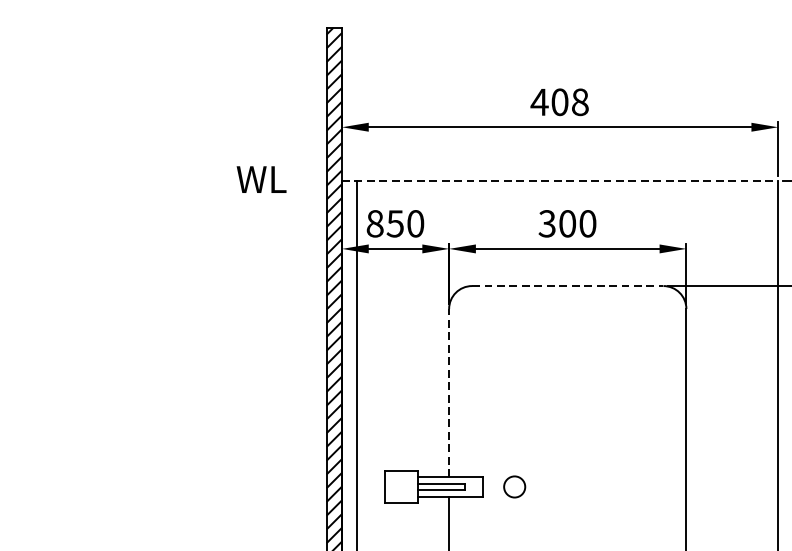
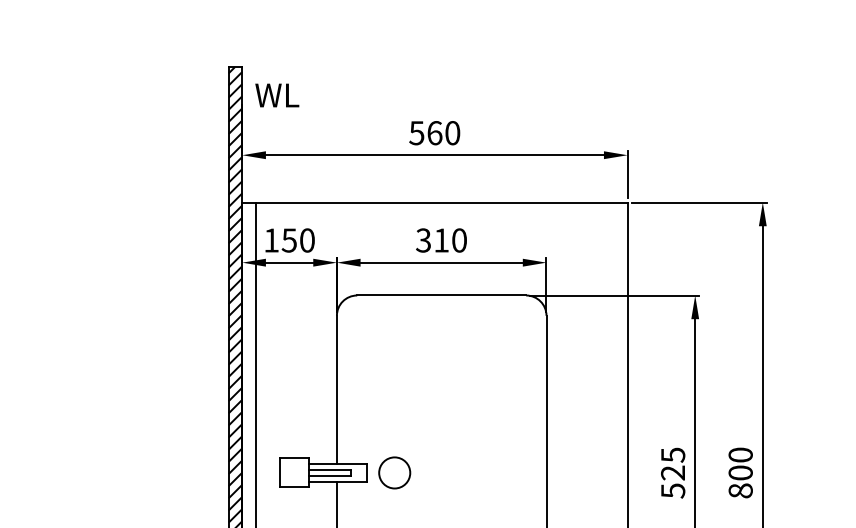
text: (559, 102) -> (434, 133), 408 -> 560
text: (261, 179) -> (277, 95), moved
line: (559, 180) -> (434, 202), dashed -> solid
text: (375, 223) -> (271, 240), 850 -> 150
text: (567, 223) -> (441, 240), 300 -> 310
line: (567, 286) -> (441, 295), dashed -> solid
line: (448, 392) -> (336, 389), dashed -> solid
circle: (514, 486) -> (394, 472), size x1.67

